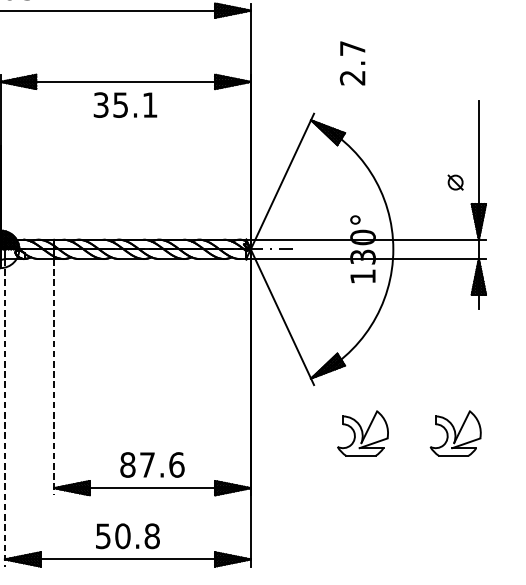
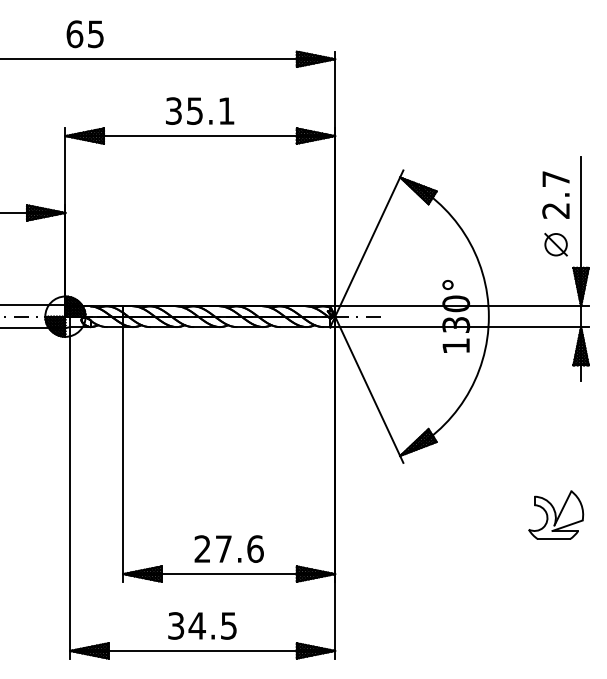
text: (352, 62) -> (555, 194), moved
text: (125, 104) -> (200, 110), moved
part: (455, 182) -> (555, 244), size x1.43
line: (54, 377) -> (123, 454), dashed -> solid
line: (5, 412) -> (70, 492), dashed -> solid
part: (363, 432) -> (456, 514), removed
text: (127, 464) -> (202, 548), 87.6 -> 27.6
text: (128, 535) -> (203, 625), 50.8 -> 34.5

